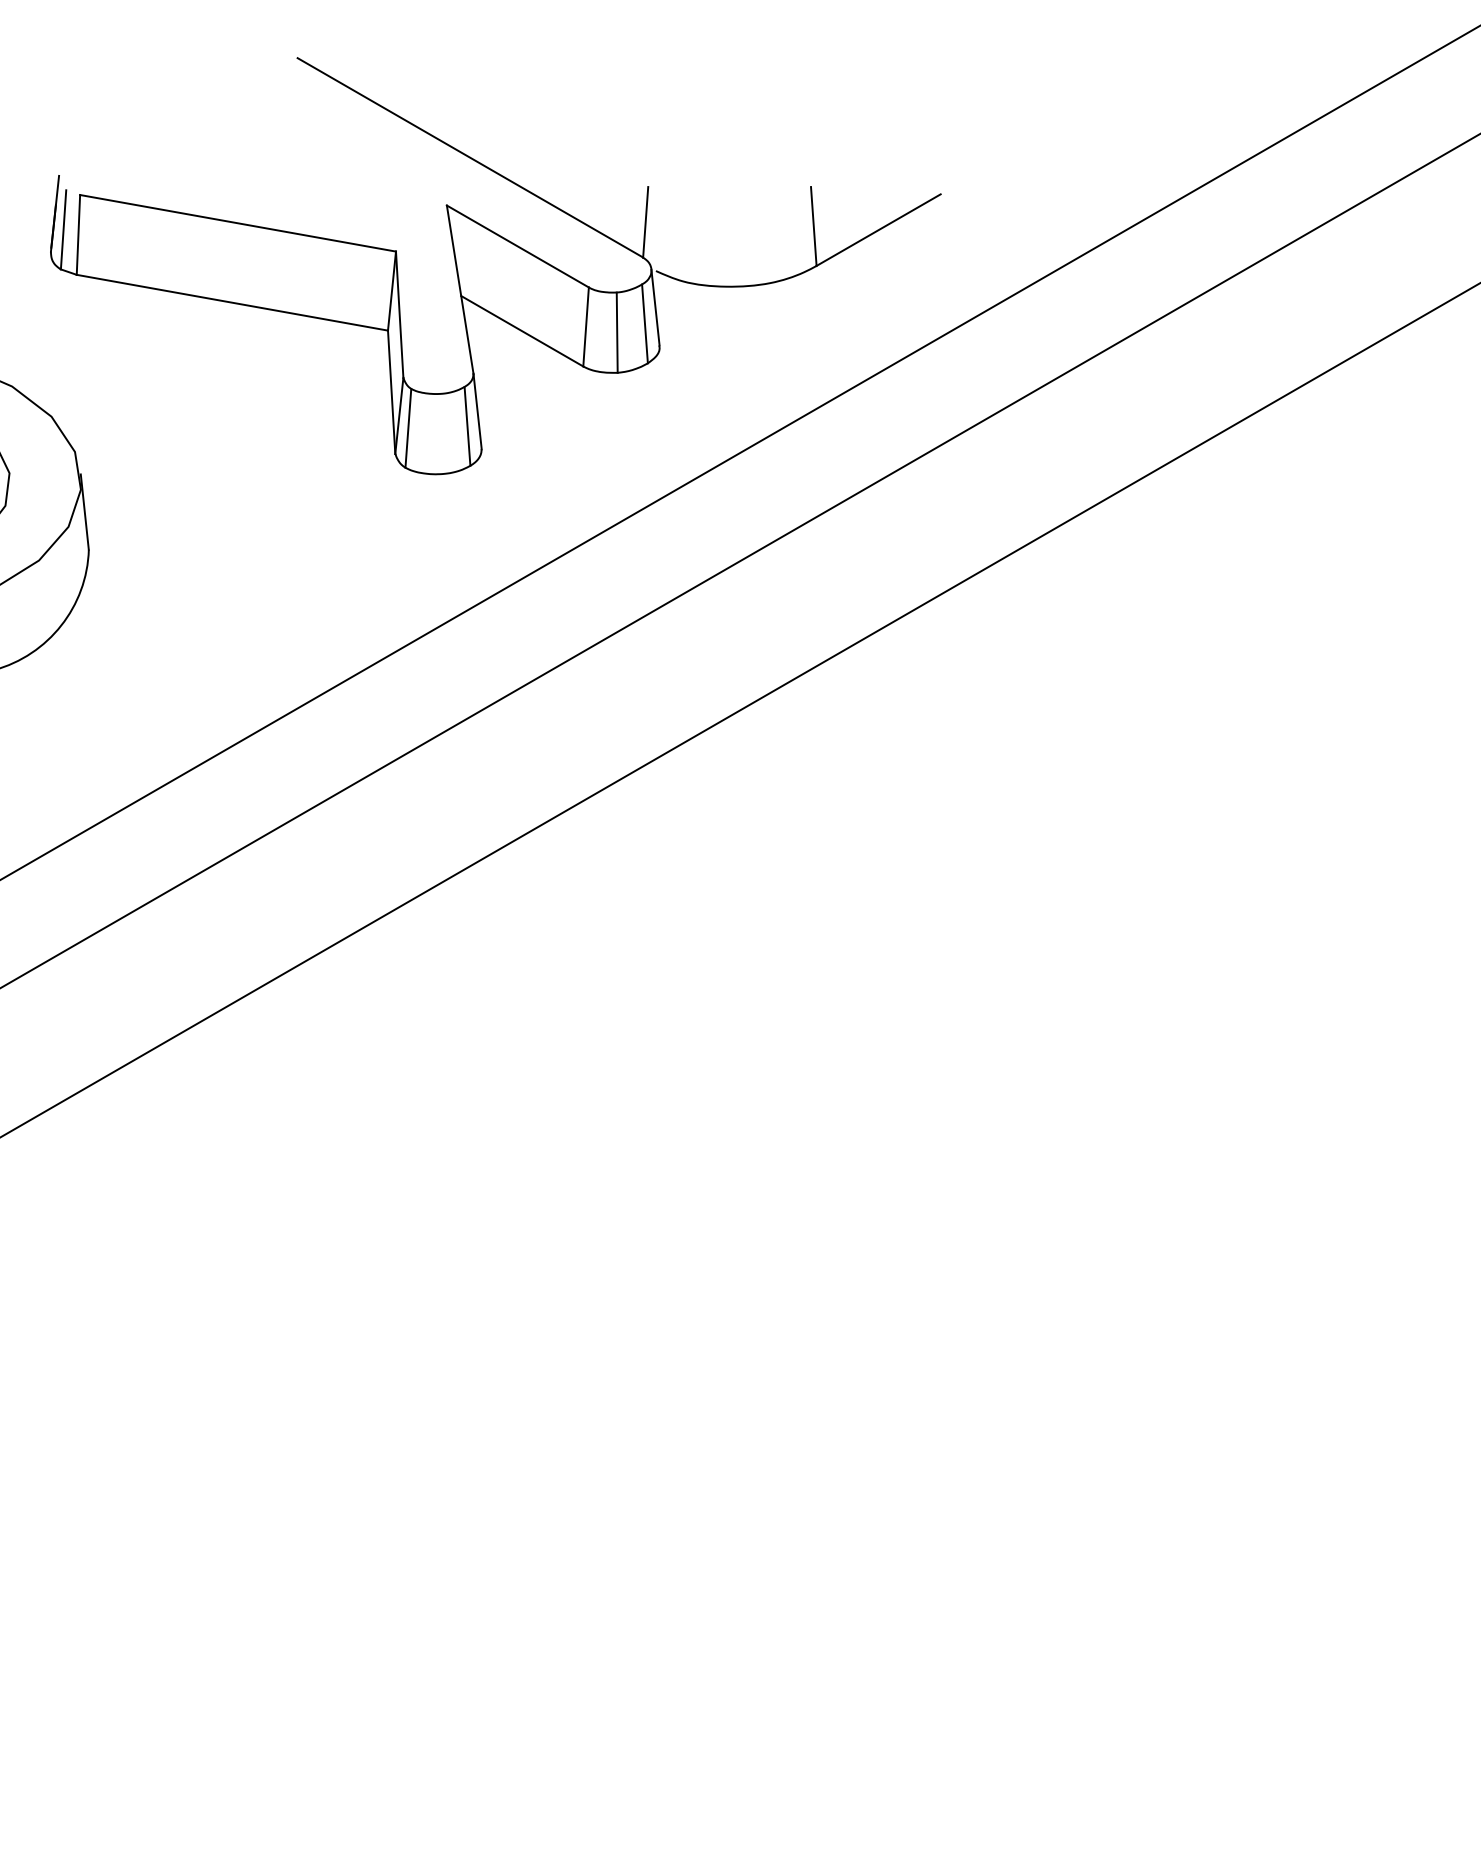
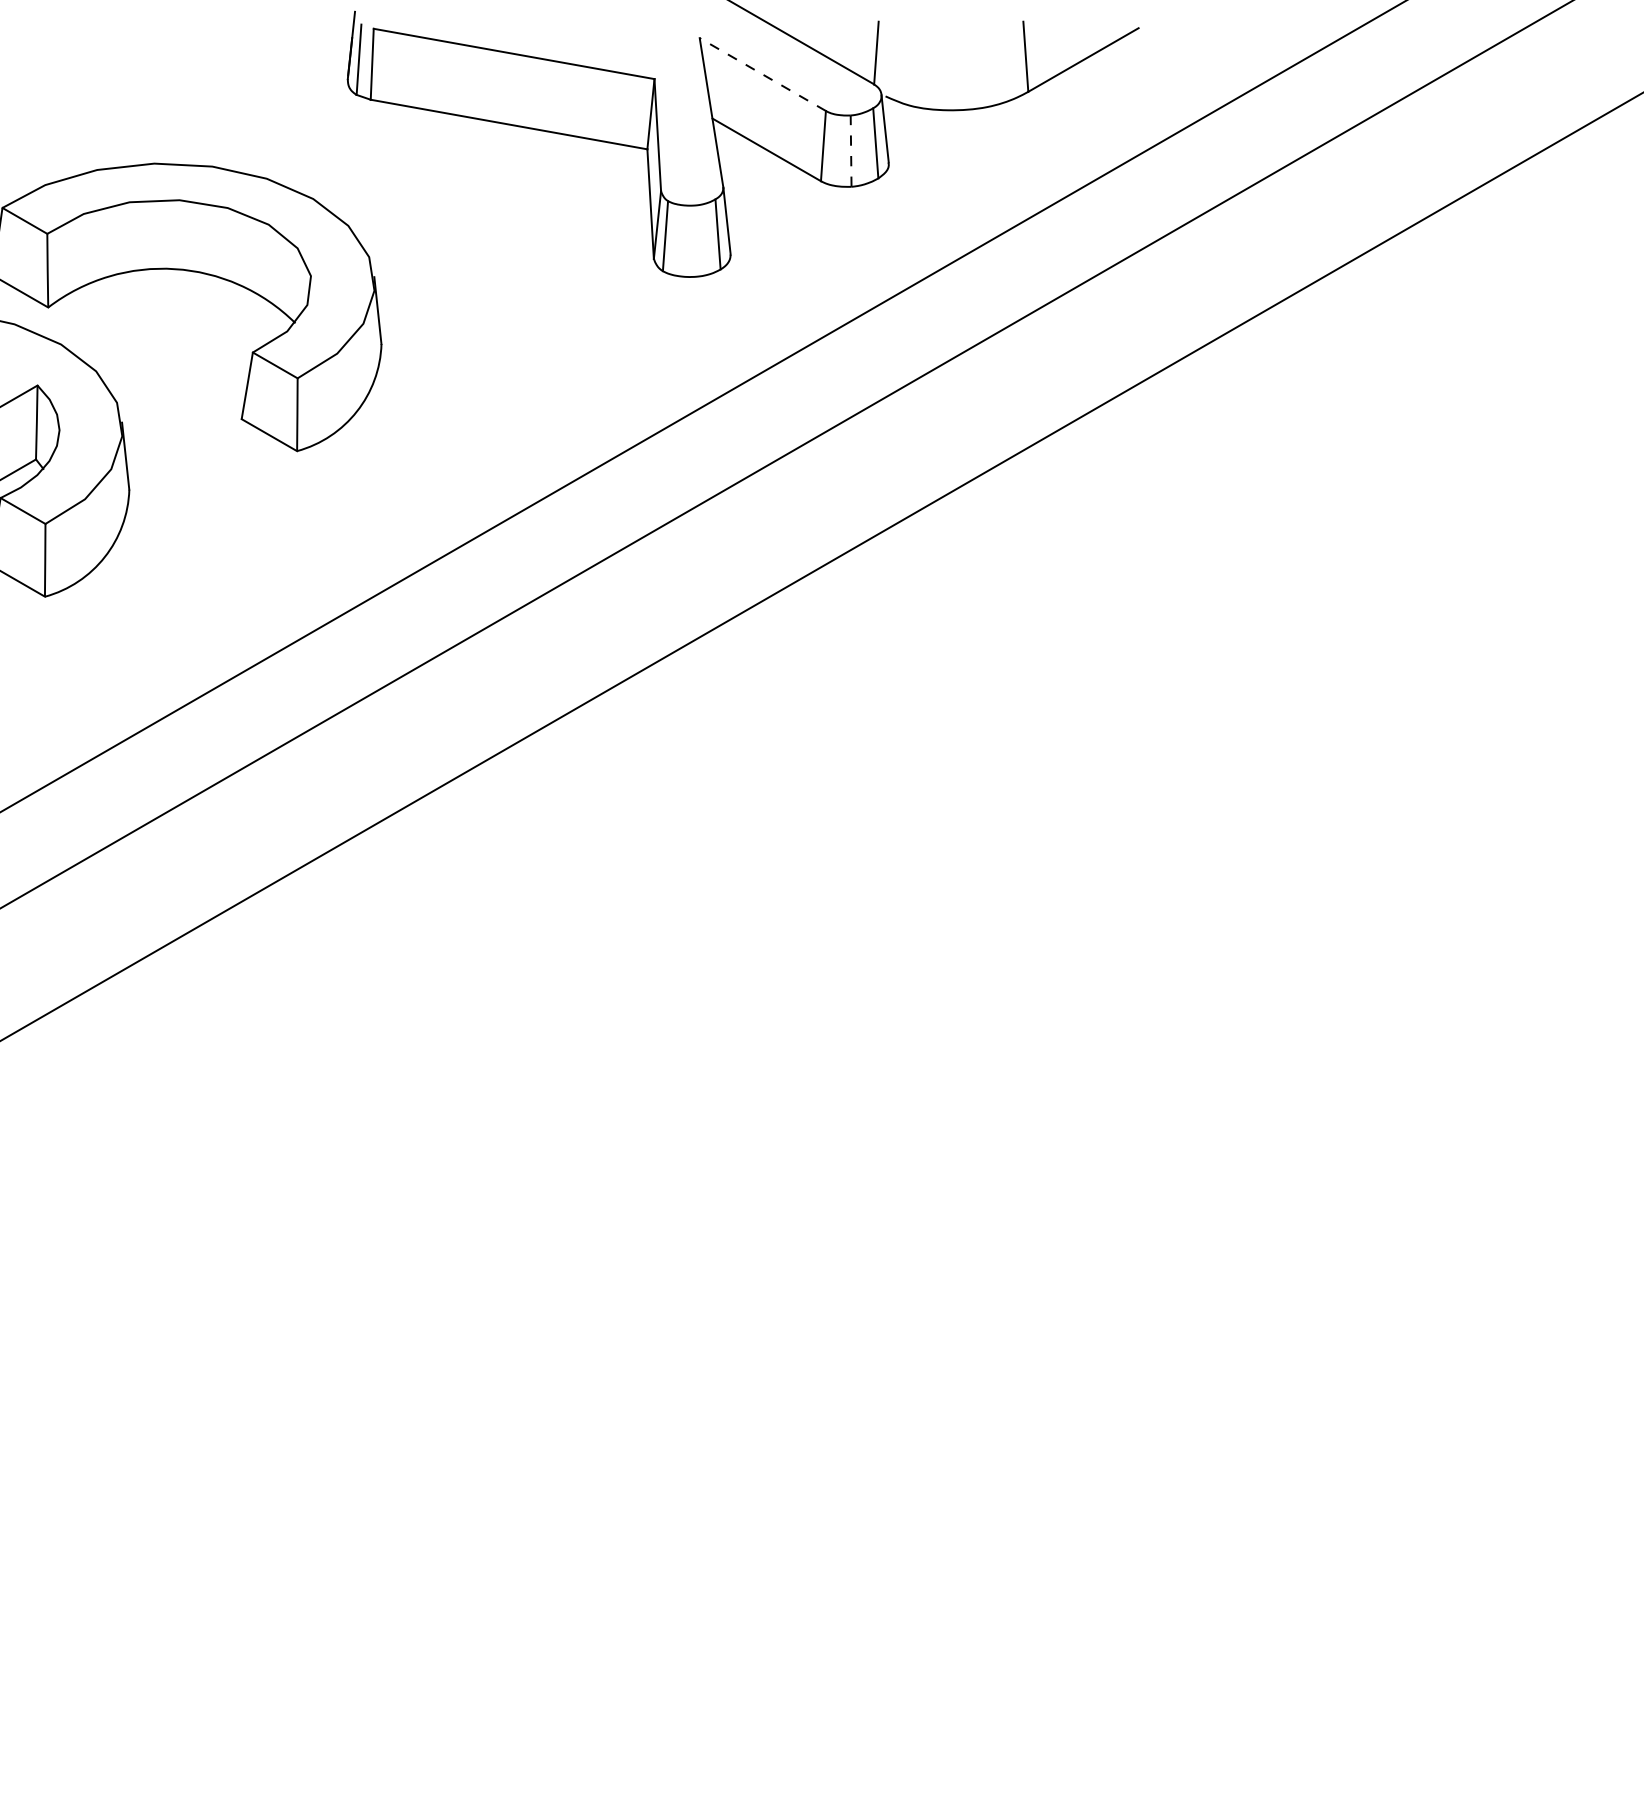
line: (517, 246) -> (762, 74), solid -> dashed
line: (617, 333) -> (851, 151), solid -> dashed

